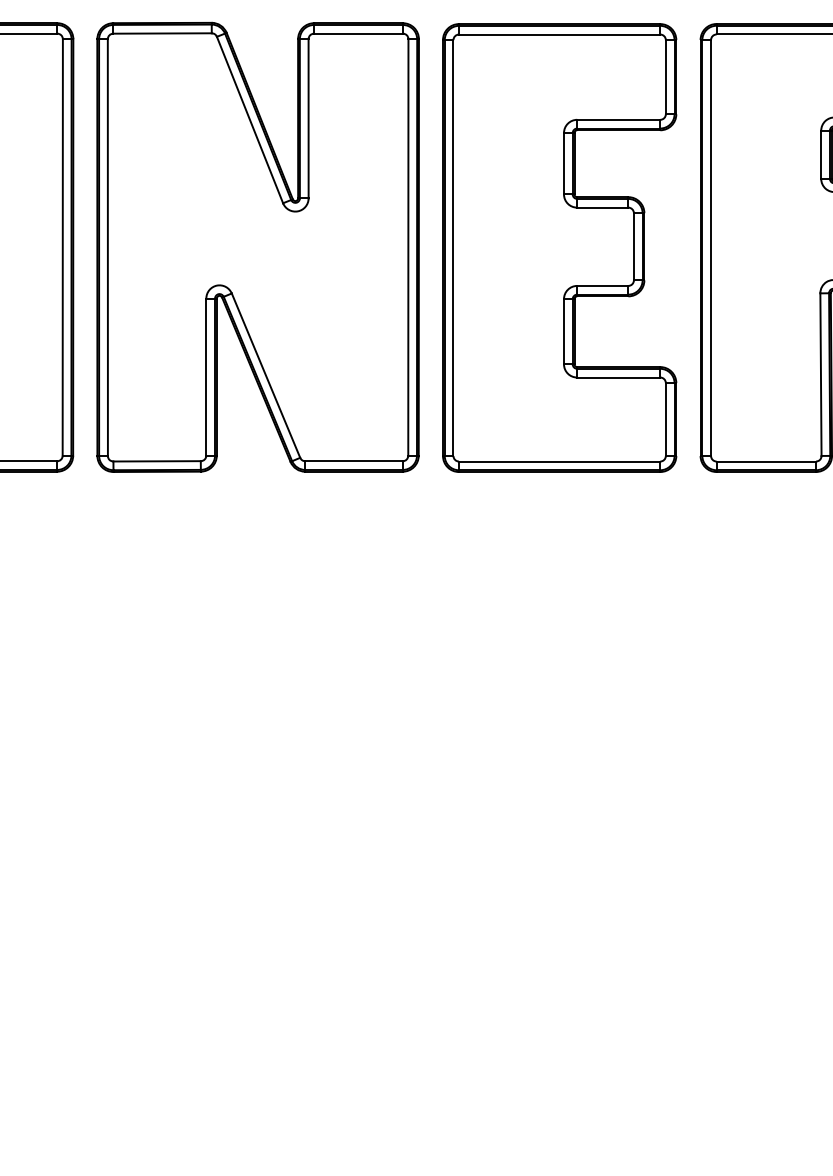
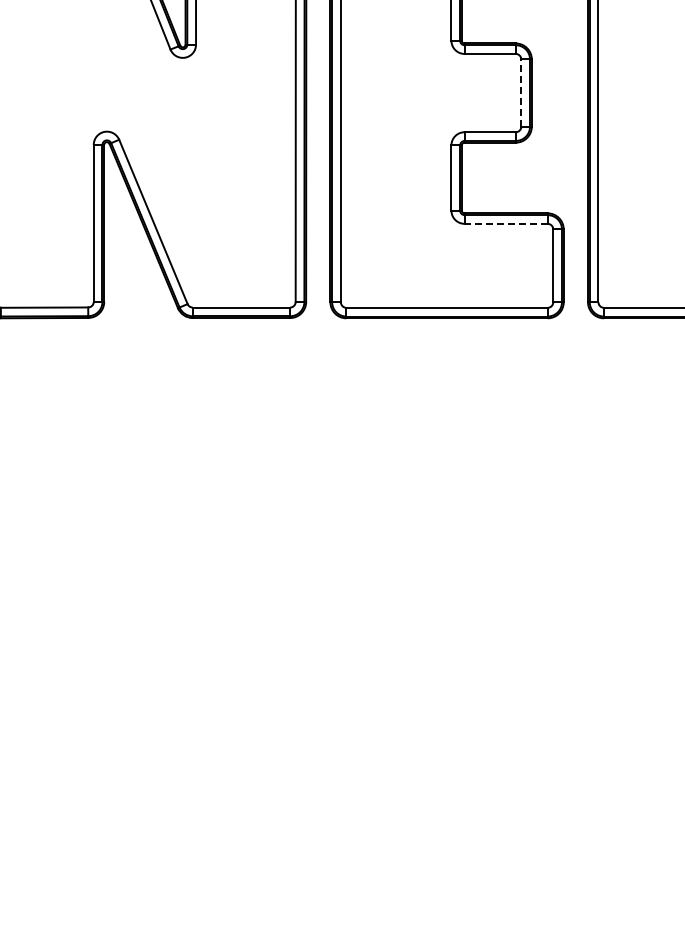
line: (633, 246) -> (520, 92), solid -> dashed
line: (618, 377) -> (505, 223), solid -> dashed

